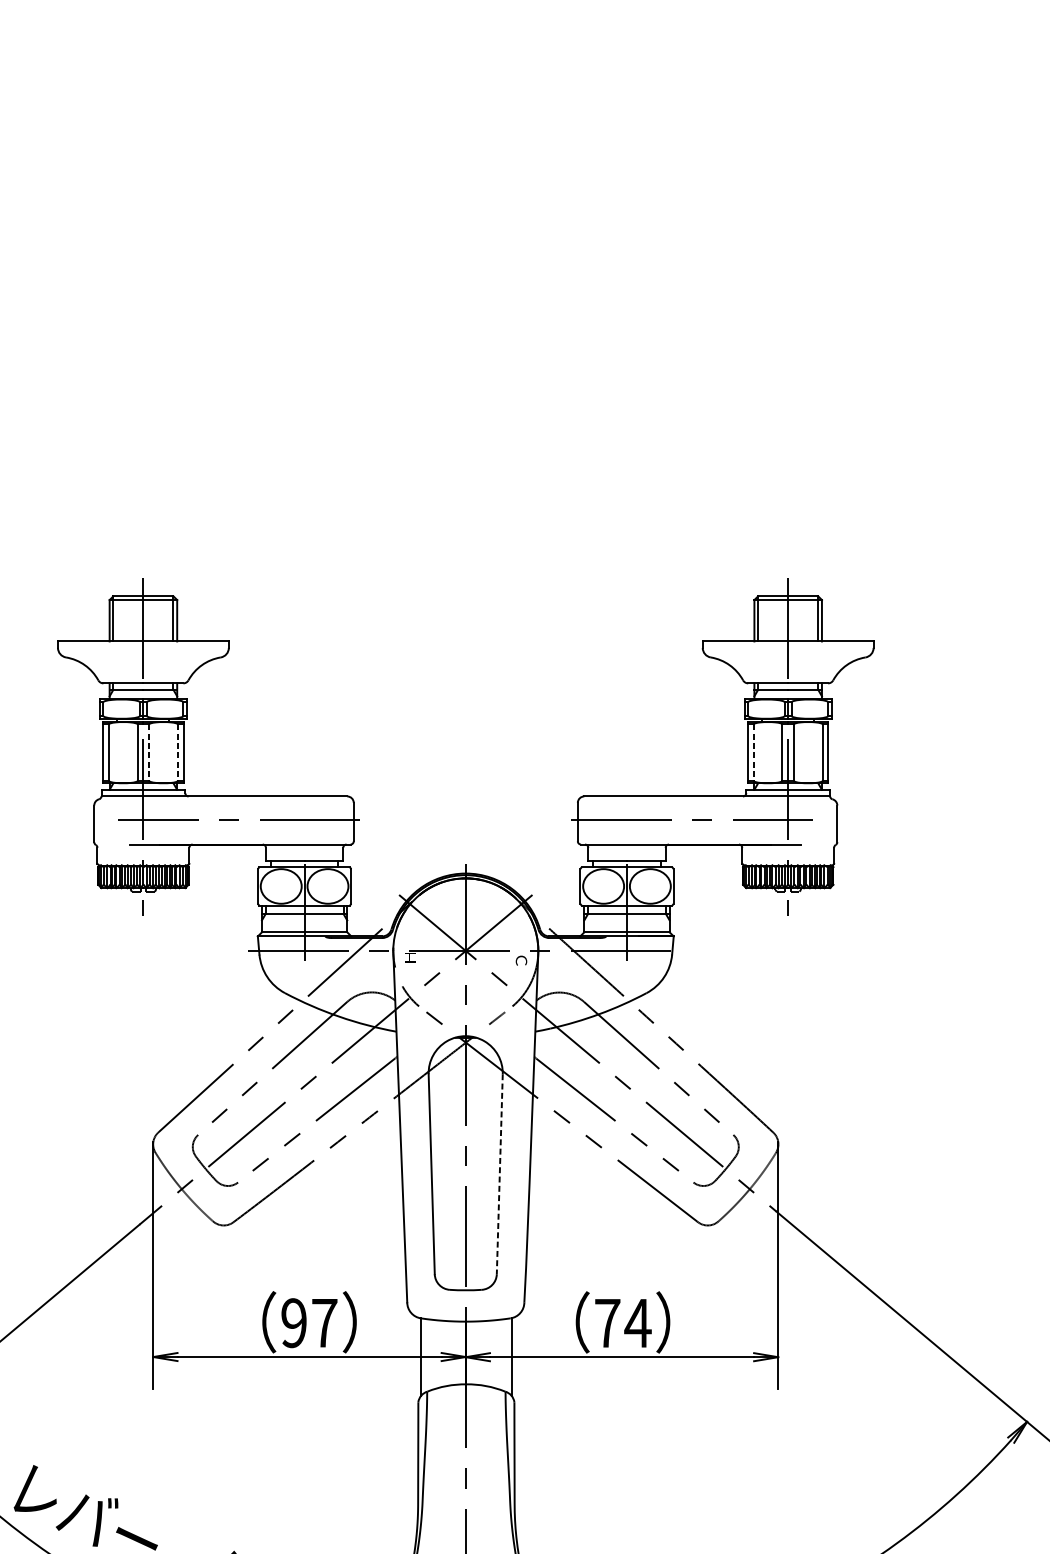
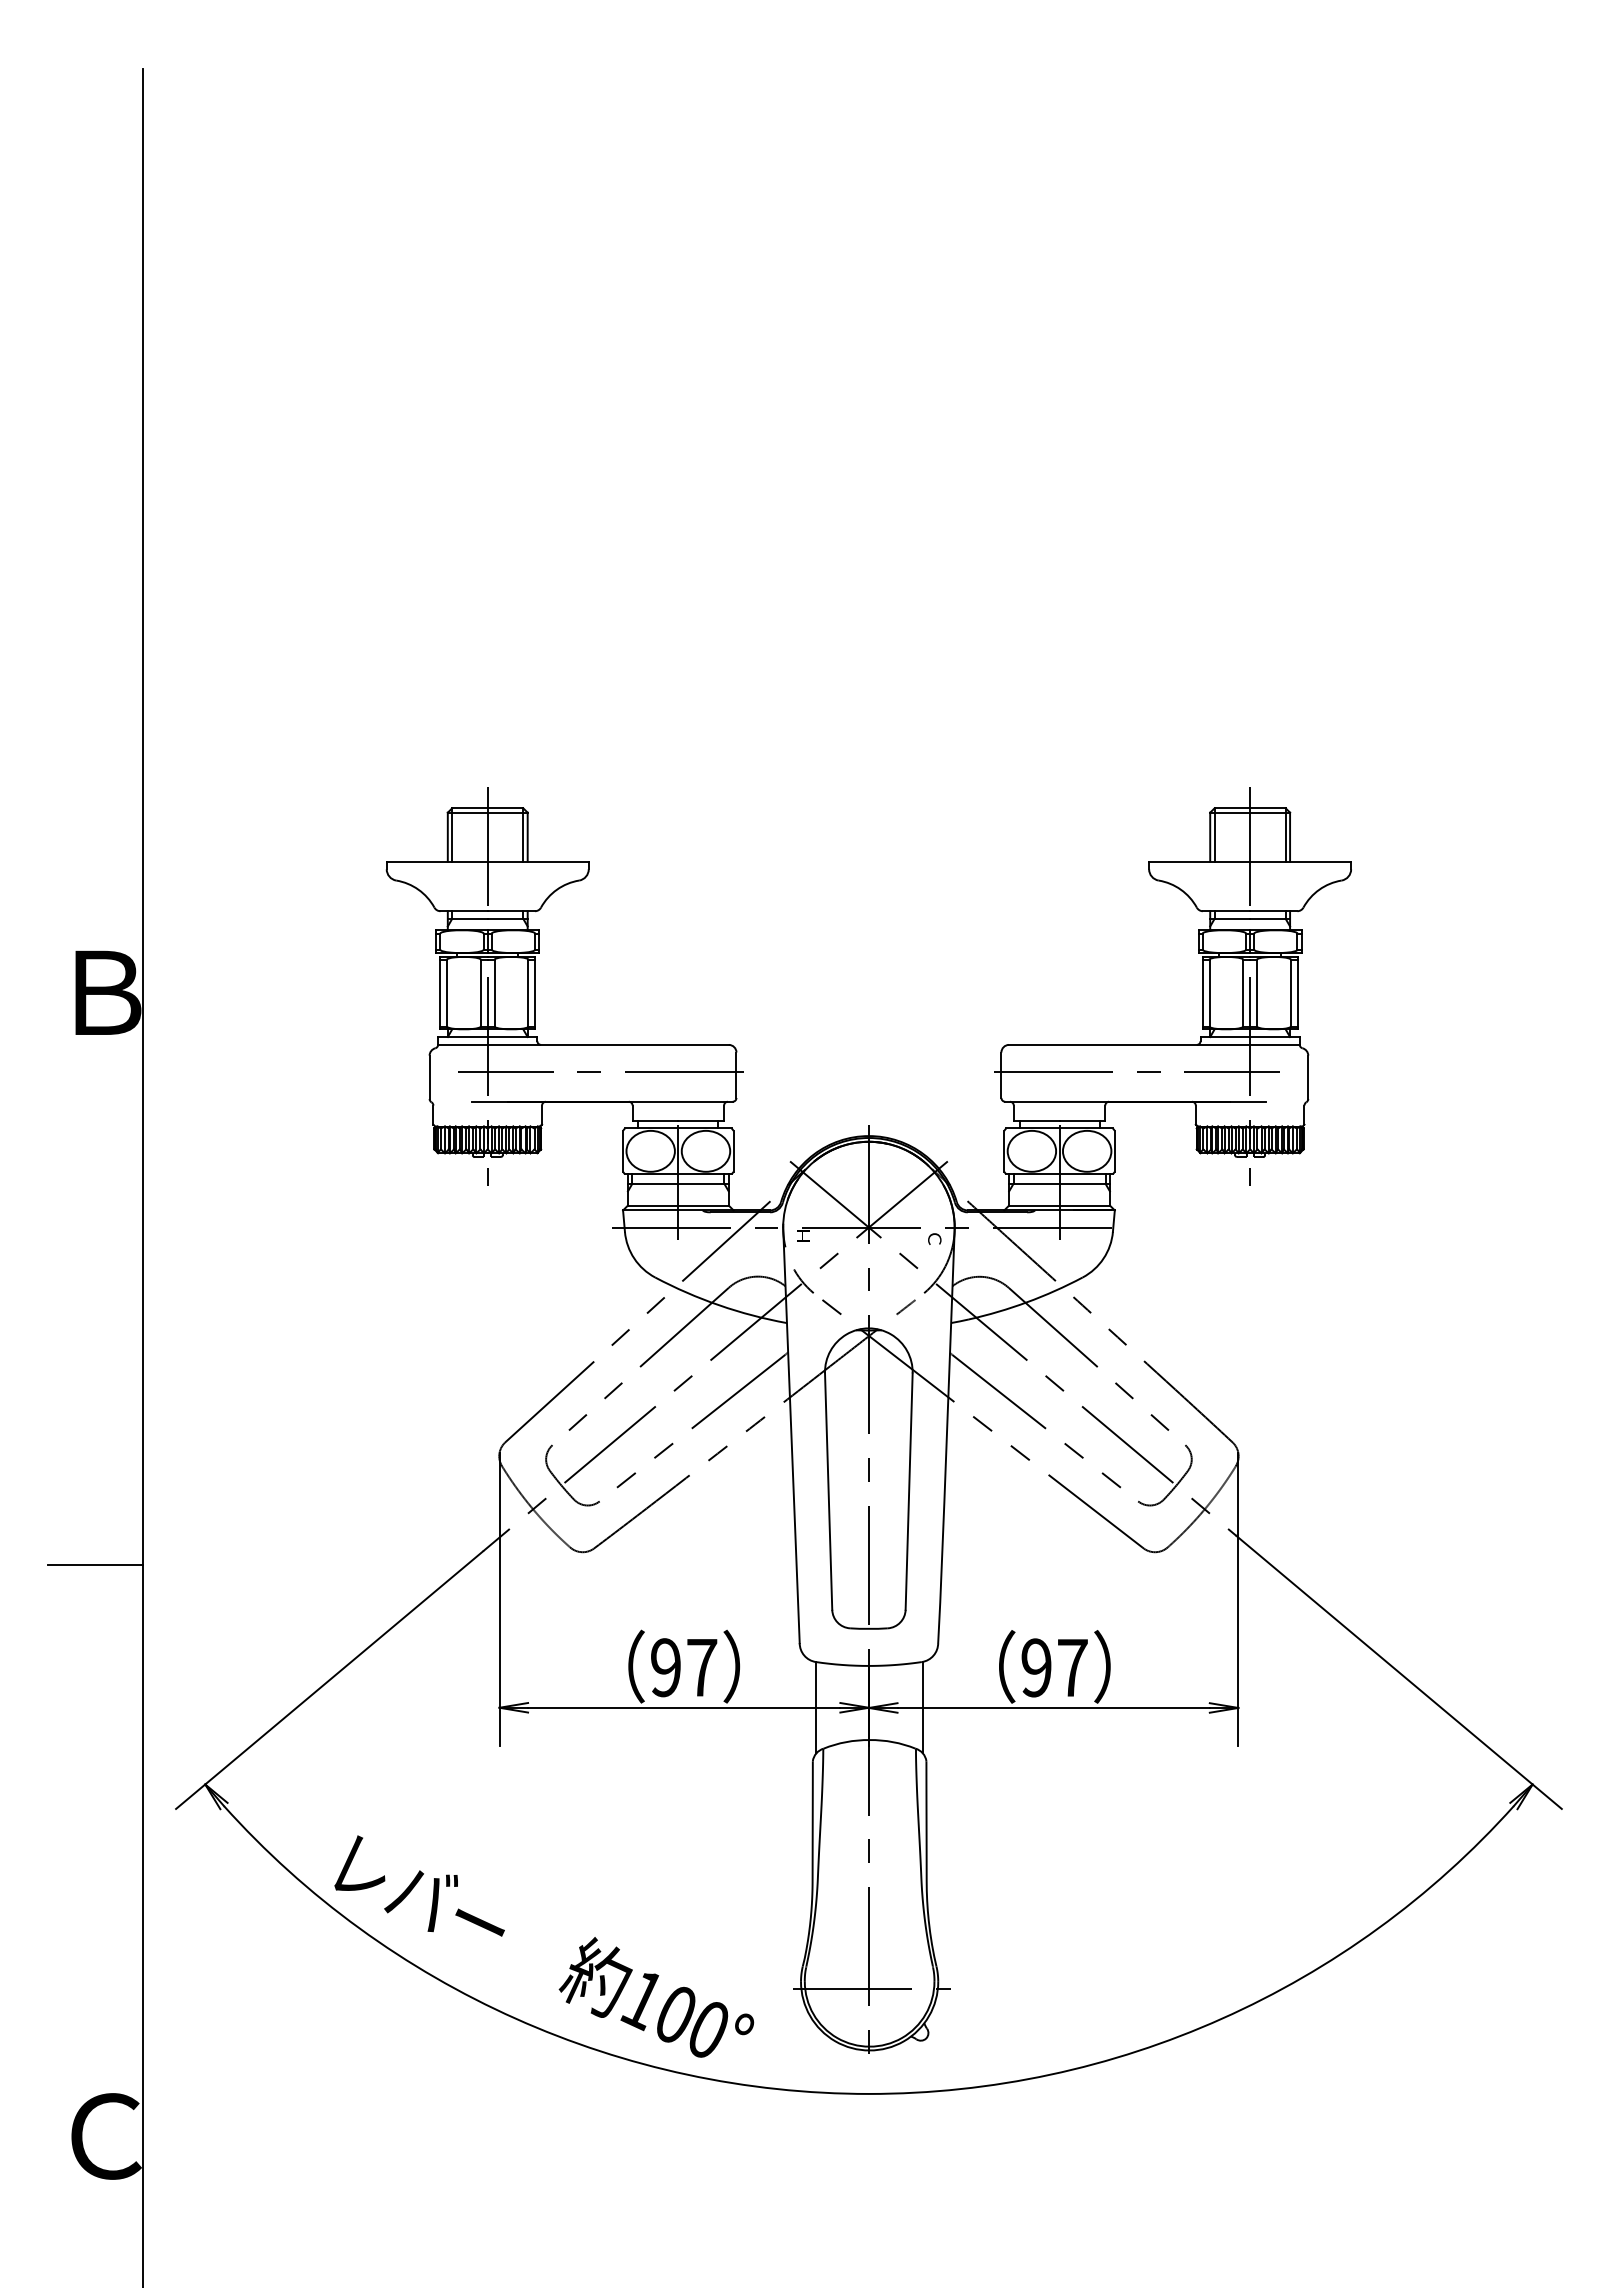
line: (149, 752) -> (494, 993), dashed -> solid
line: (177, 752) -> (528, 993), dashed -> solid
line: (753, 752) -> (1209, 993), dashed -> solid
line: (500, 1174) -> (909, 1492), dashed -> solid
text: (622, 1322) -> (1054, 1667), 74 -> 97

